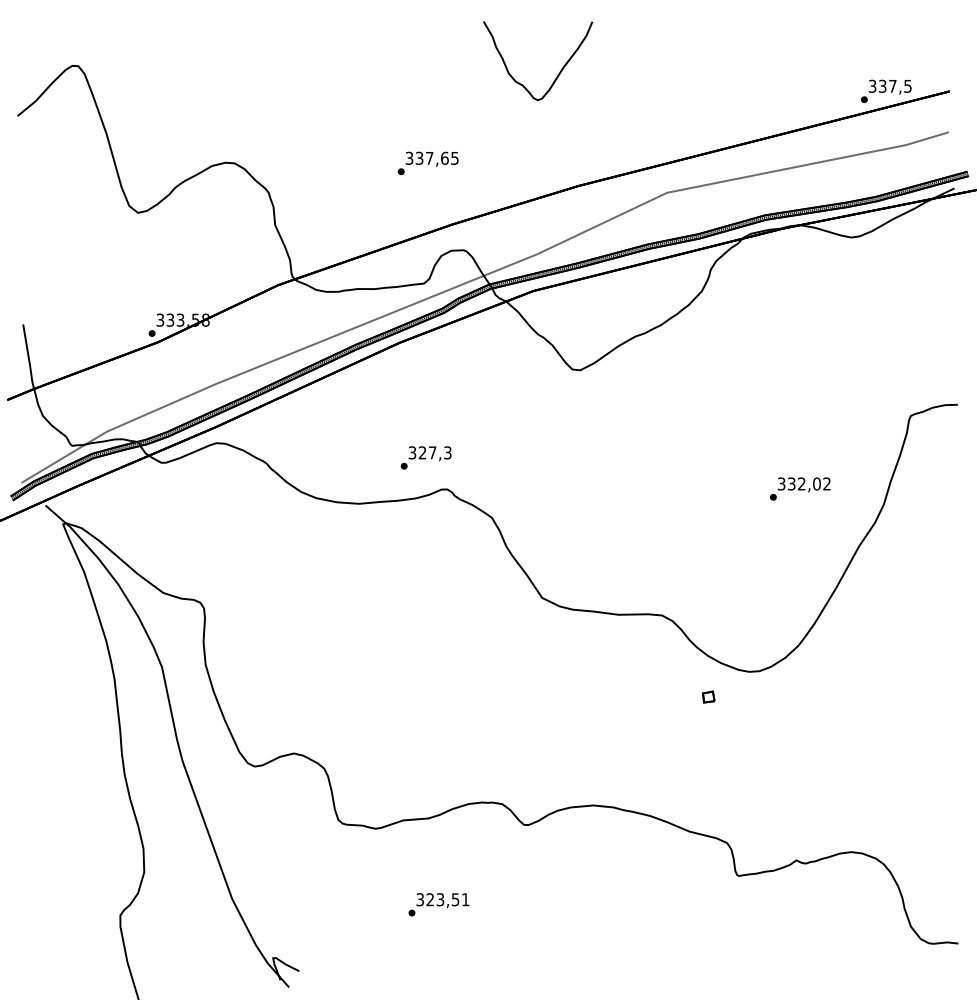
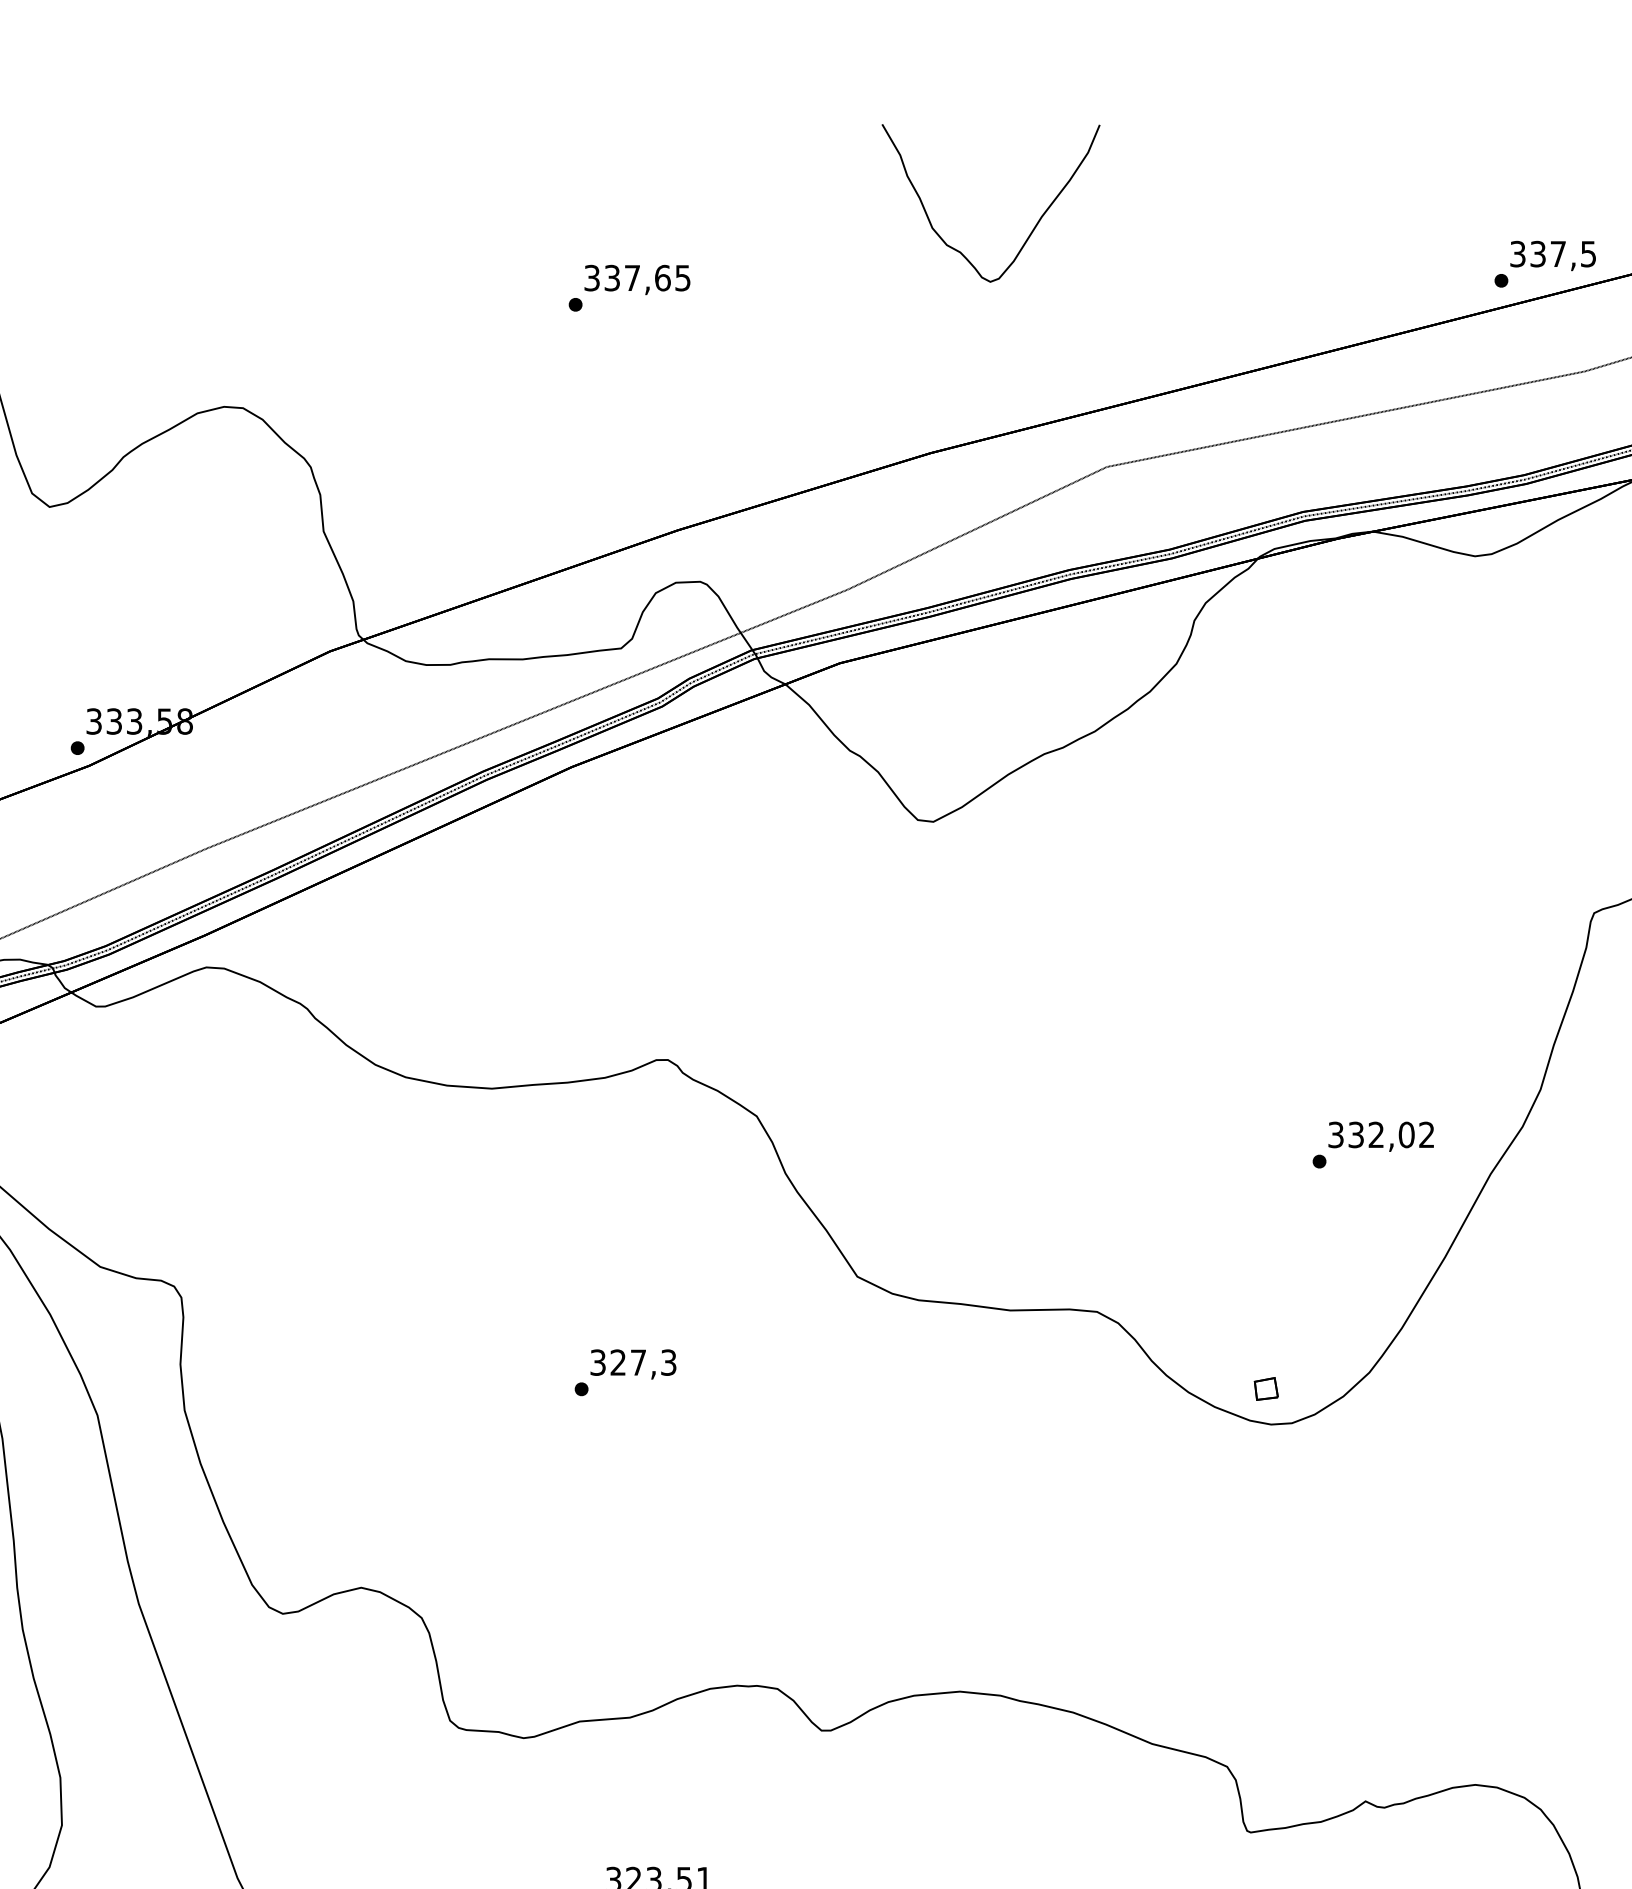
part: (558, 73) -> (1031, 228), moved
text: (427, 163) -> (628, 288), moved
text: (425, 457) -> (624, 1371), moved
text: (800, 488) -> (1373, 1143), moved
part: (708, 696) -> (1265, 1387), moved

